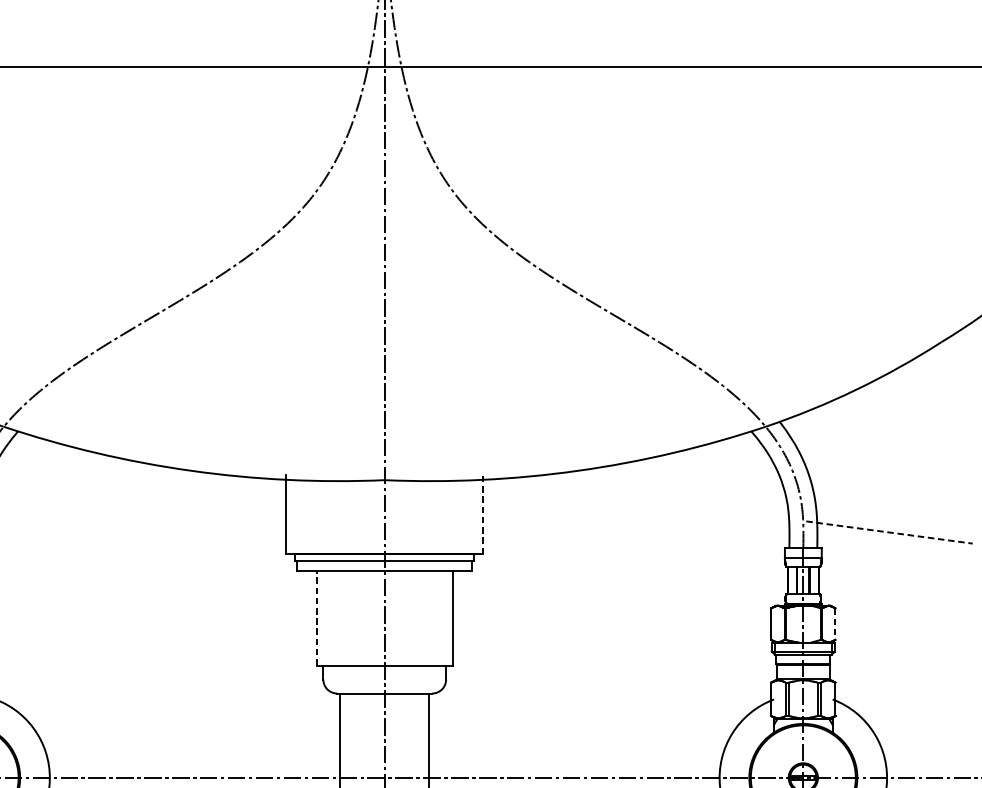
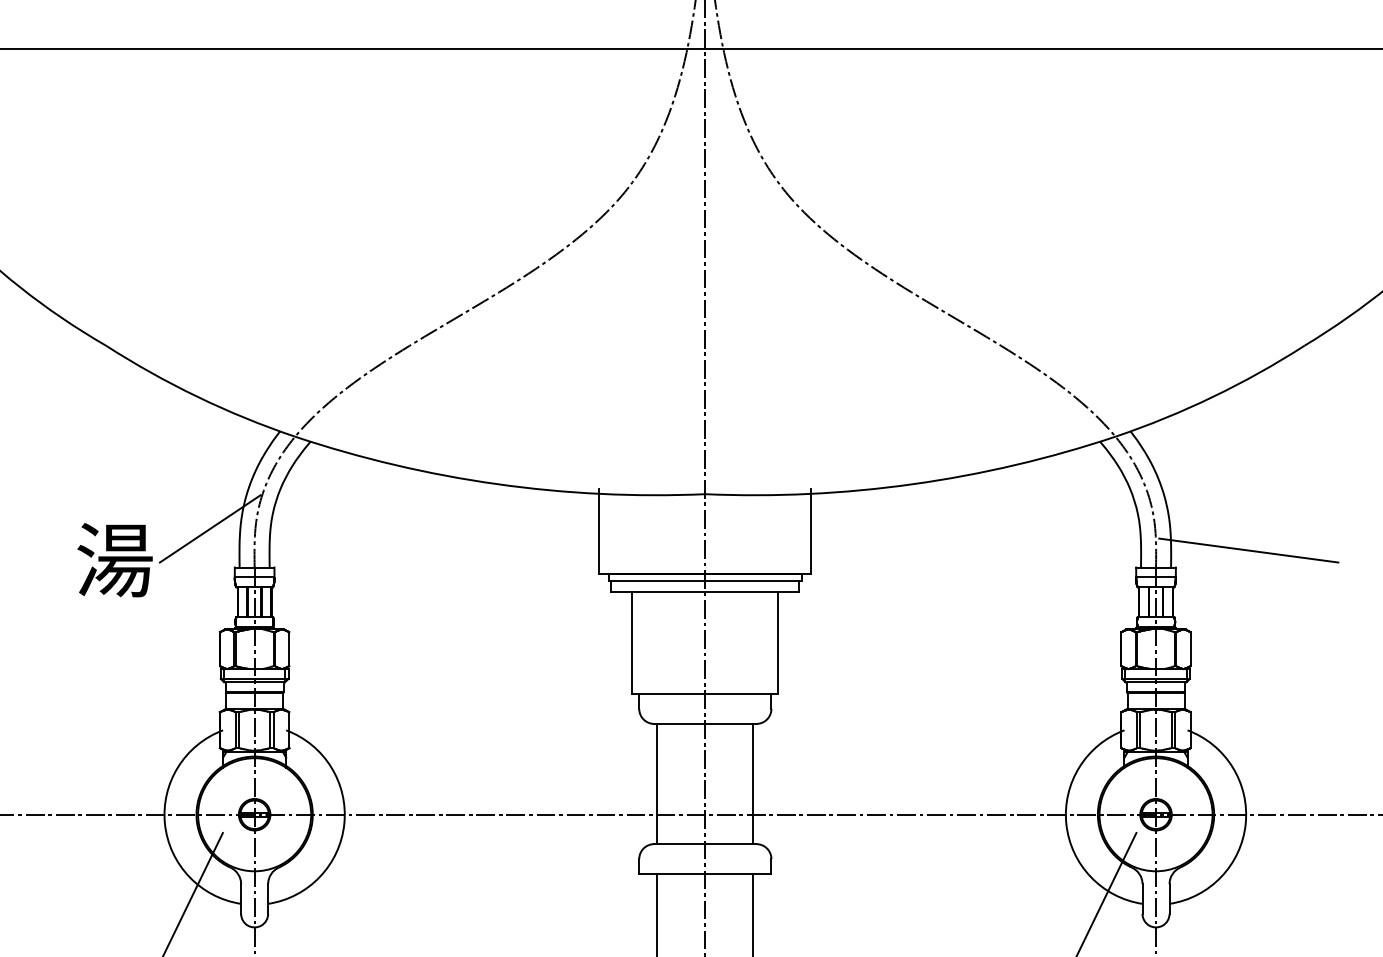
line: (483, 513) -> (811, 530), dashed -> solid
line: (890, 532) -> (1249, 550), dashed -> solid
line: (317, 617) -> (632, 642), dashed -> solid
line: (835, 624) -> (1190, 649), dashed -> solid

